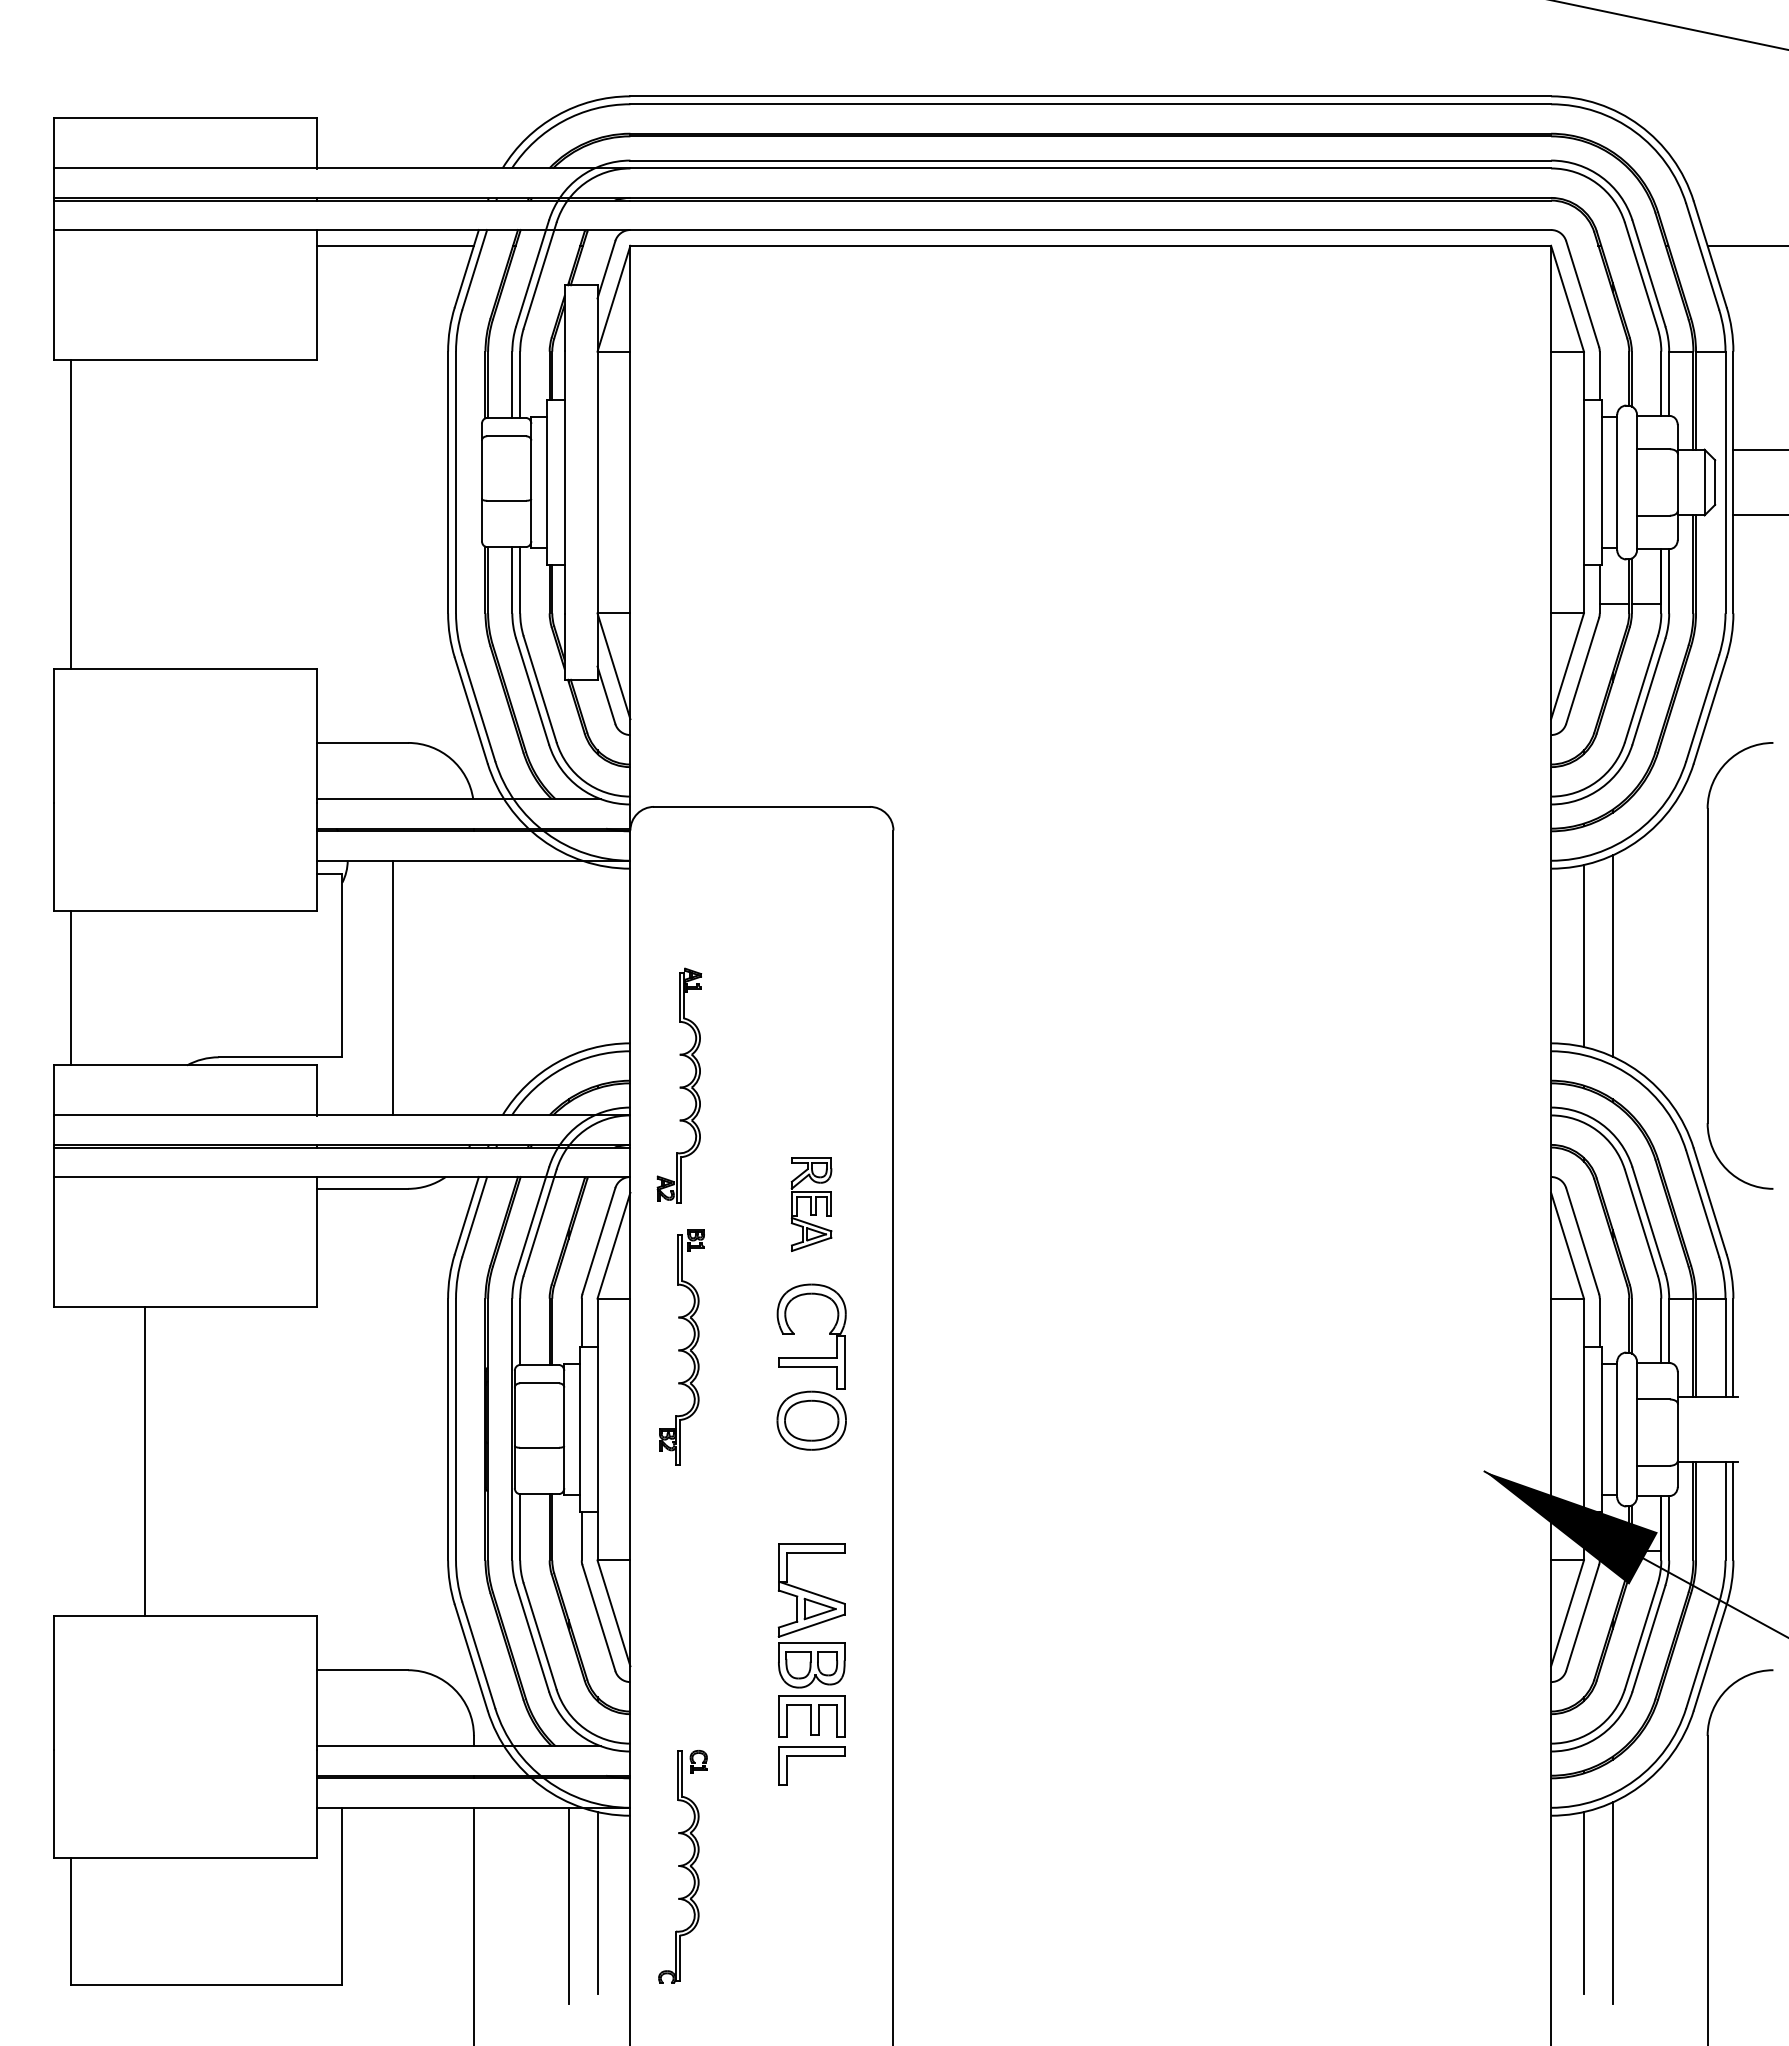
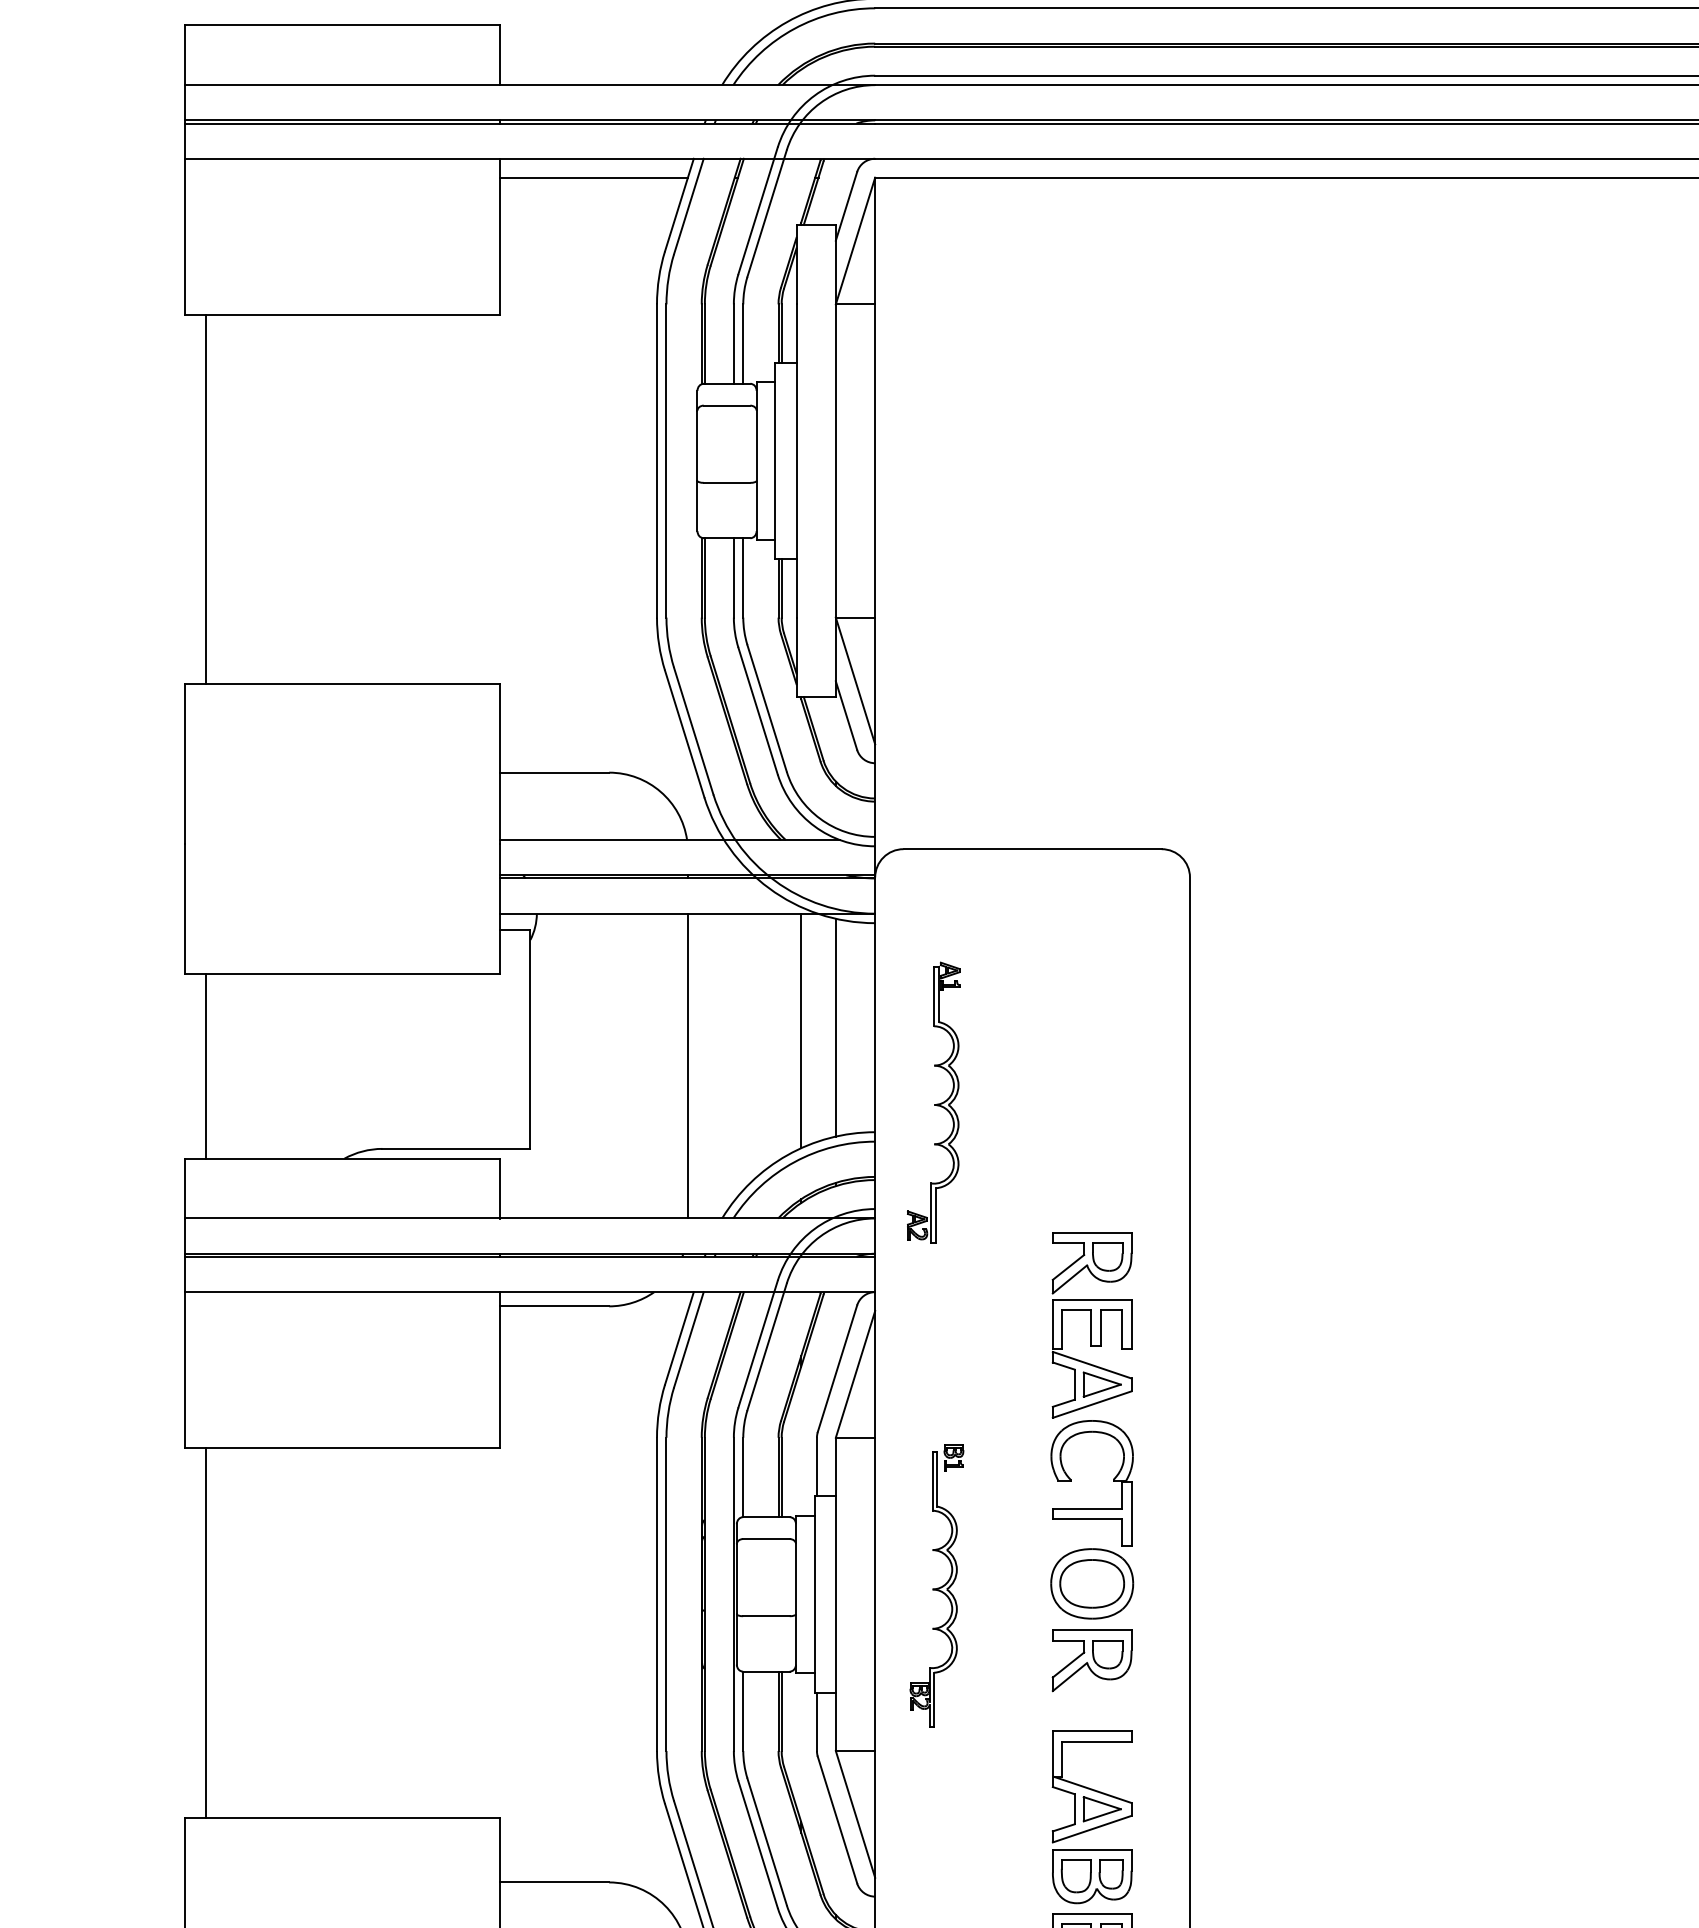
line: (597, 956) -> (835, 1028), added
line: (568, 958) -> (801, 1030), added
line: (392, 987) -> (687, 1065), moved
part: (679, 1085) -> (933, 1102), moved
part: (811, 1204) -> (1091, 1325), size x1.67
part: (681, 1347) -> (936, 1585), moved
line: (145, 1461) -> (206, 1632), moved
part: (811, 1484) -> (1091, 1660), added

